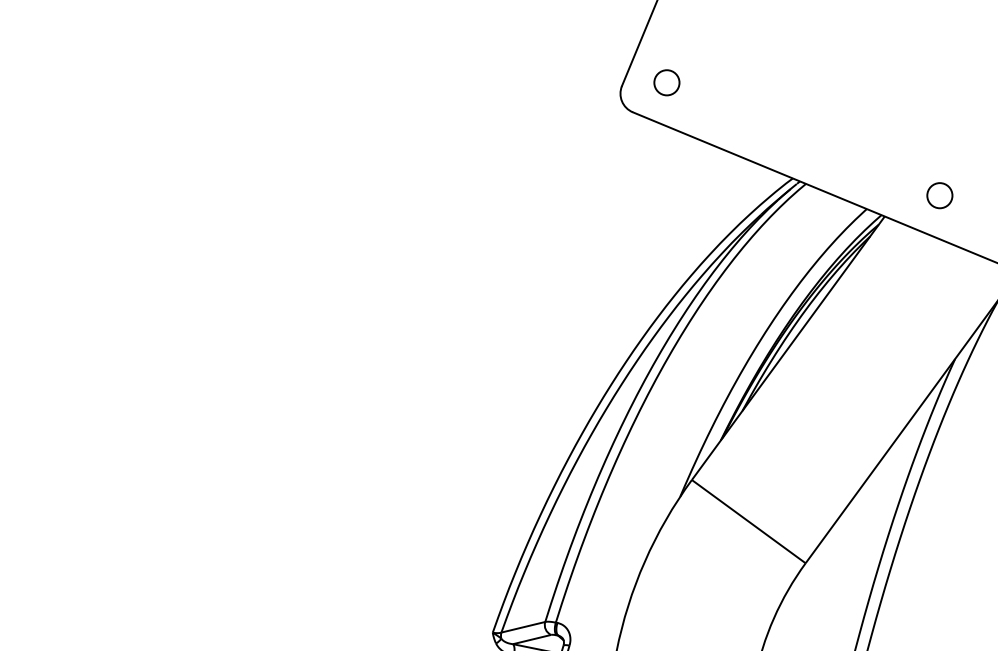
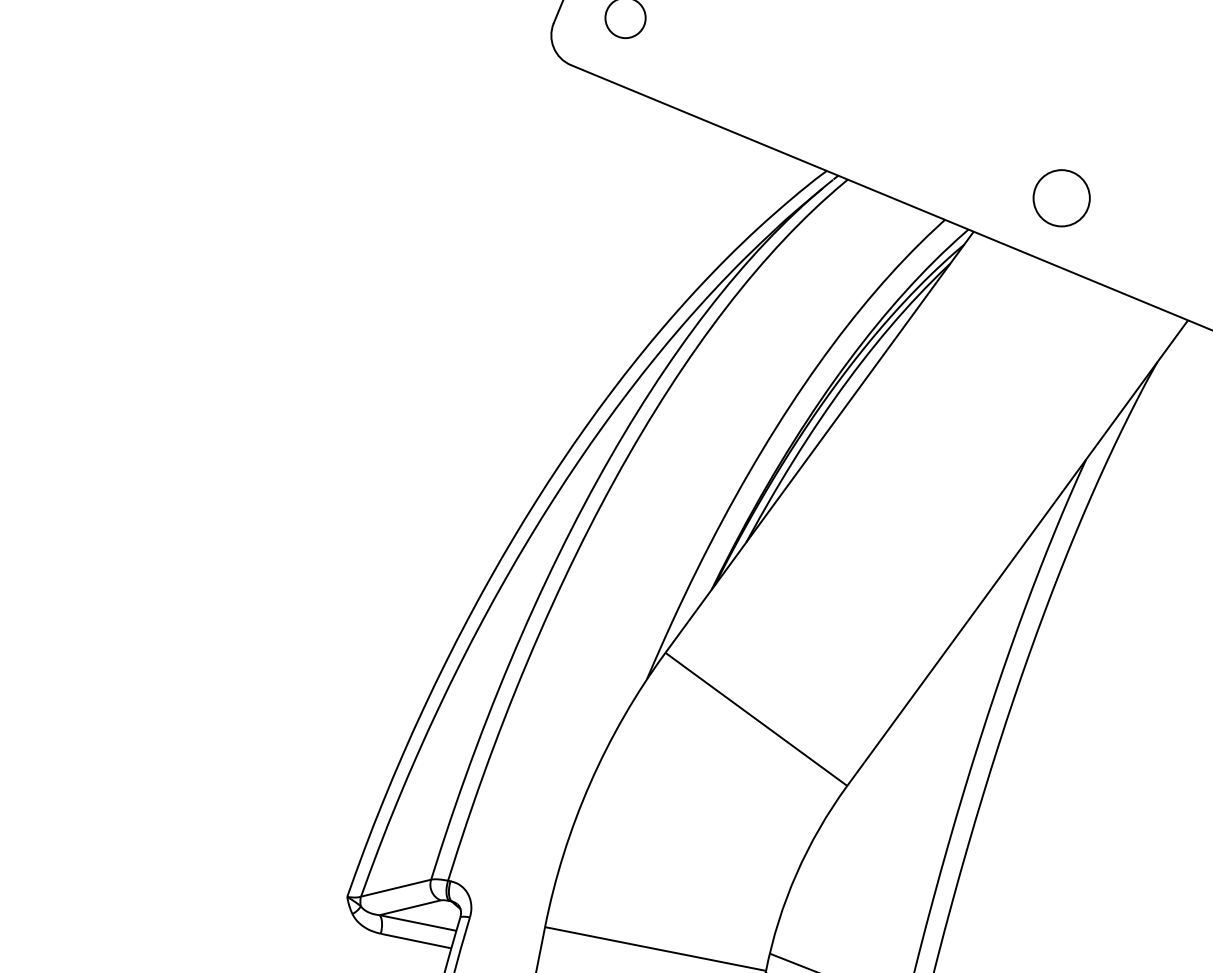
circle: (939, 195) -> (1061, 198), size x1.4

